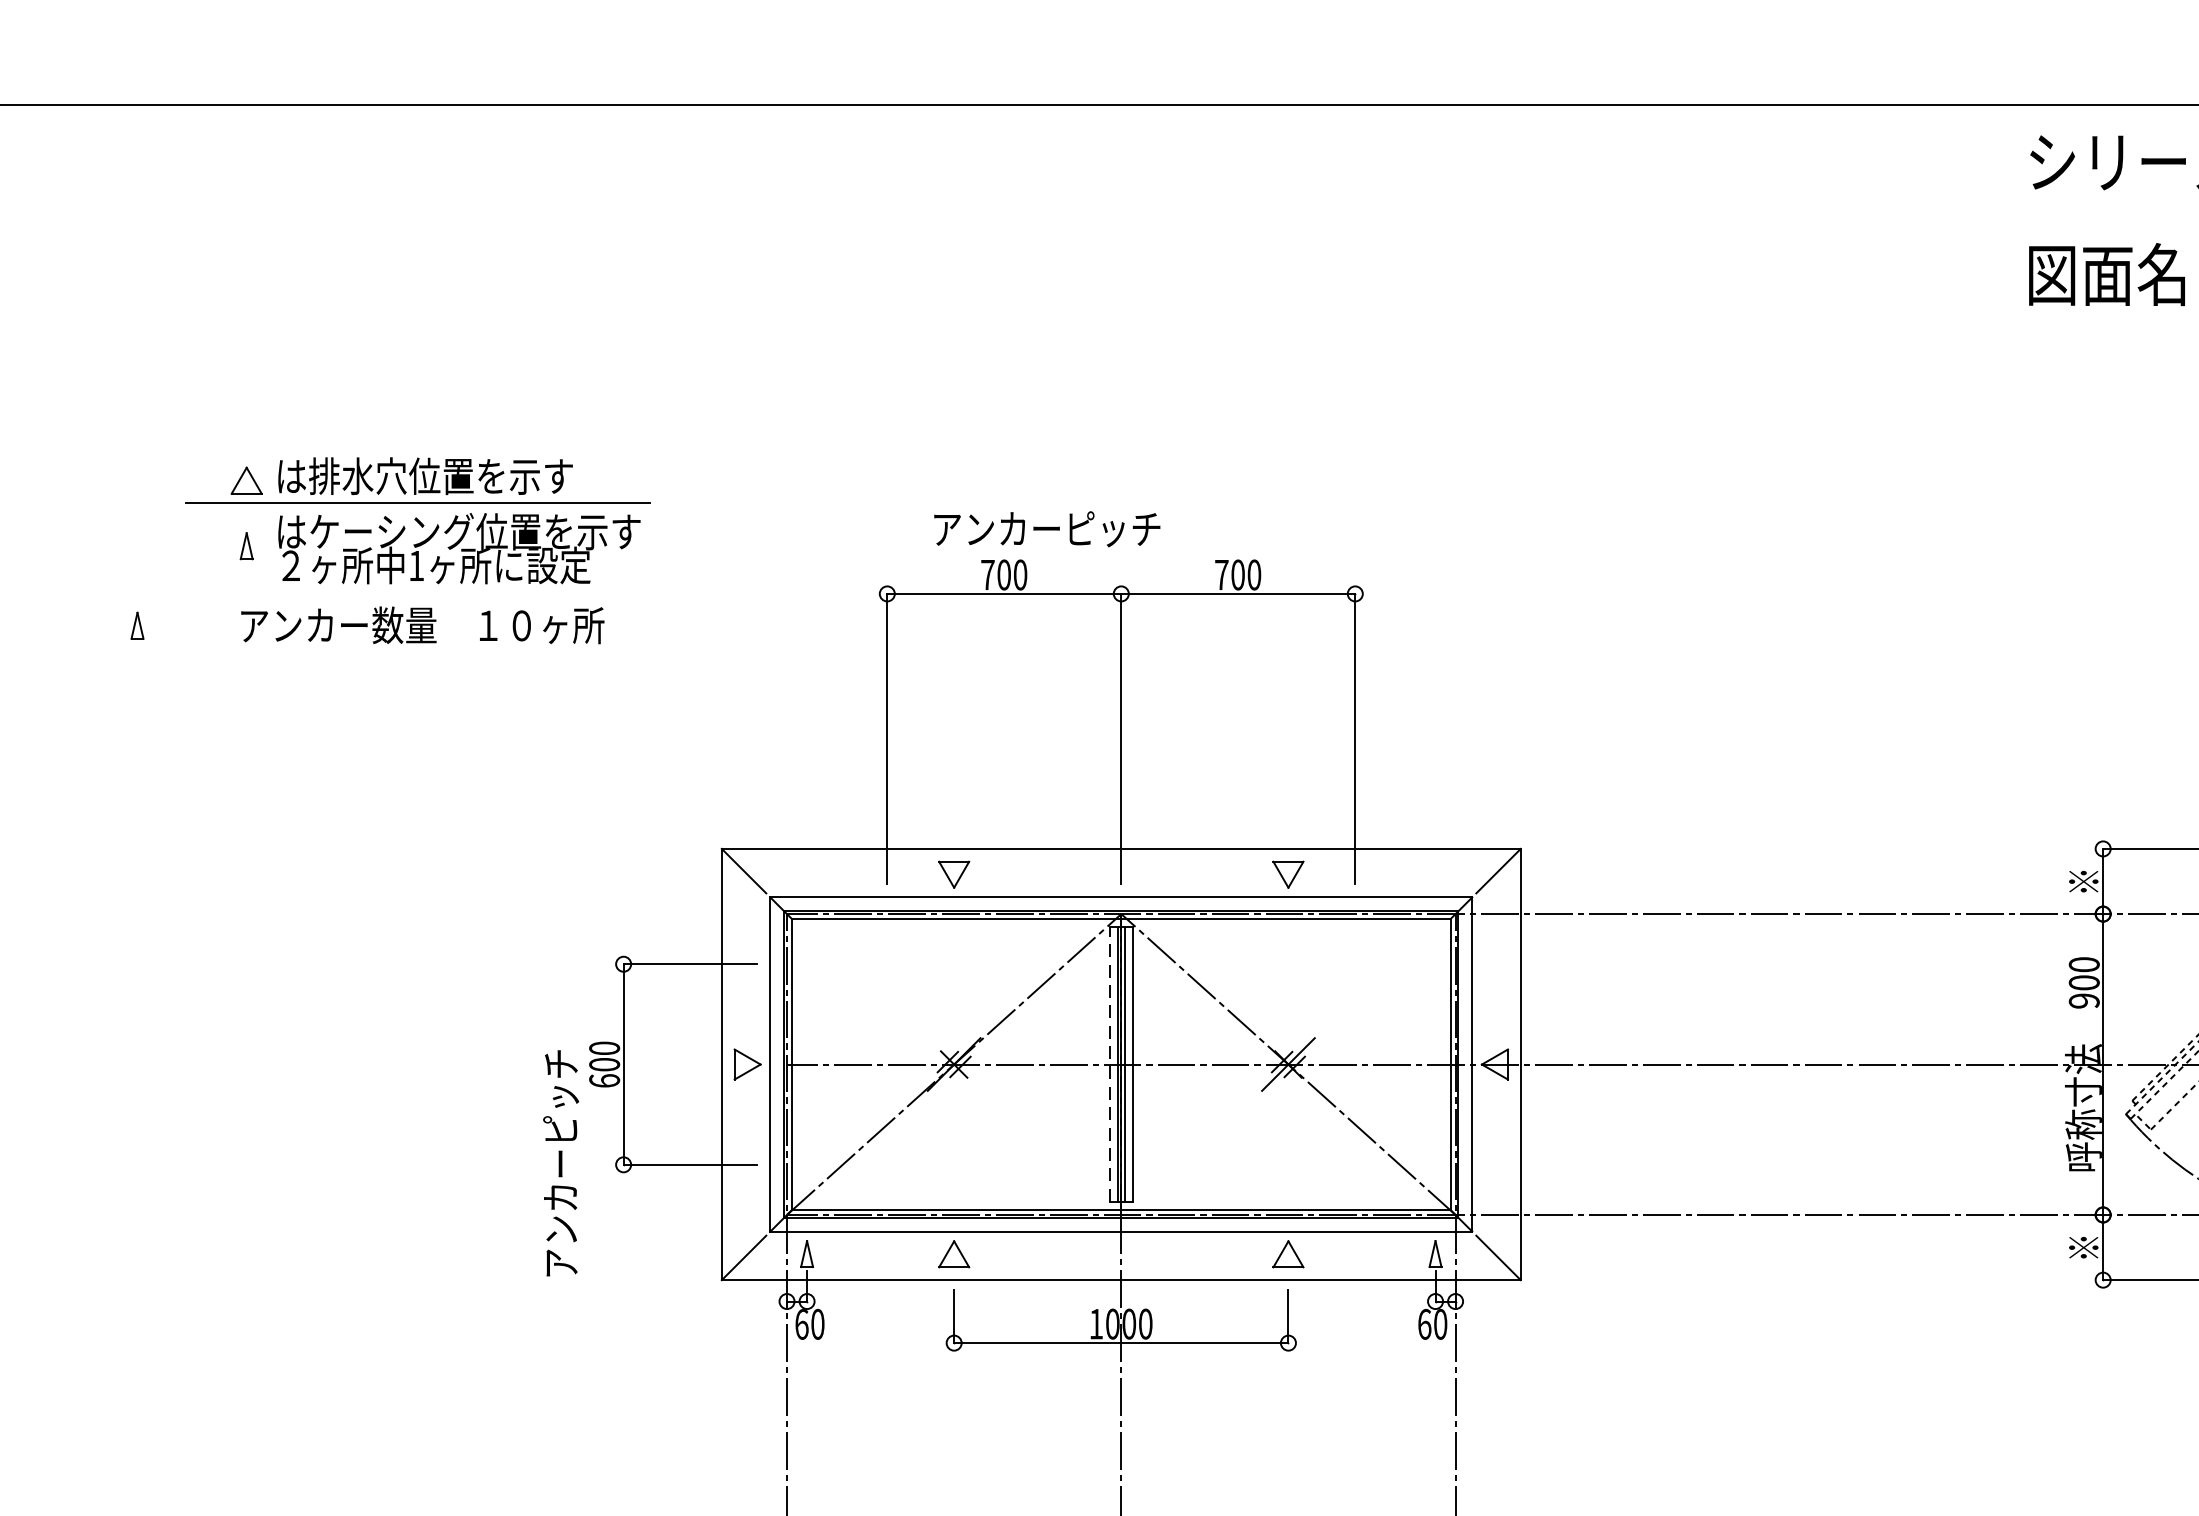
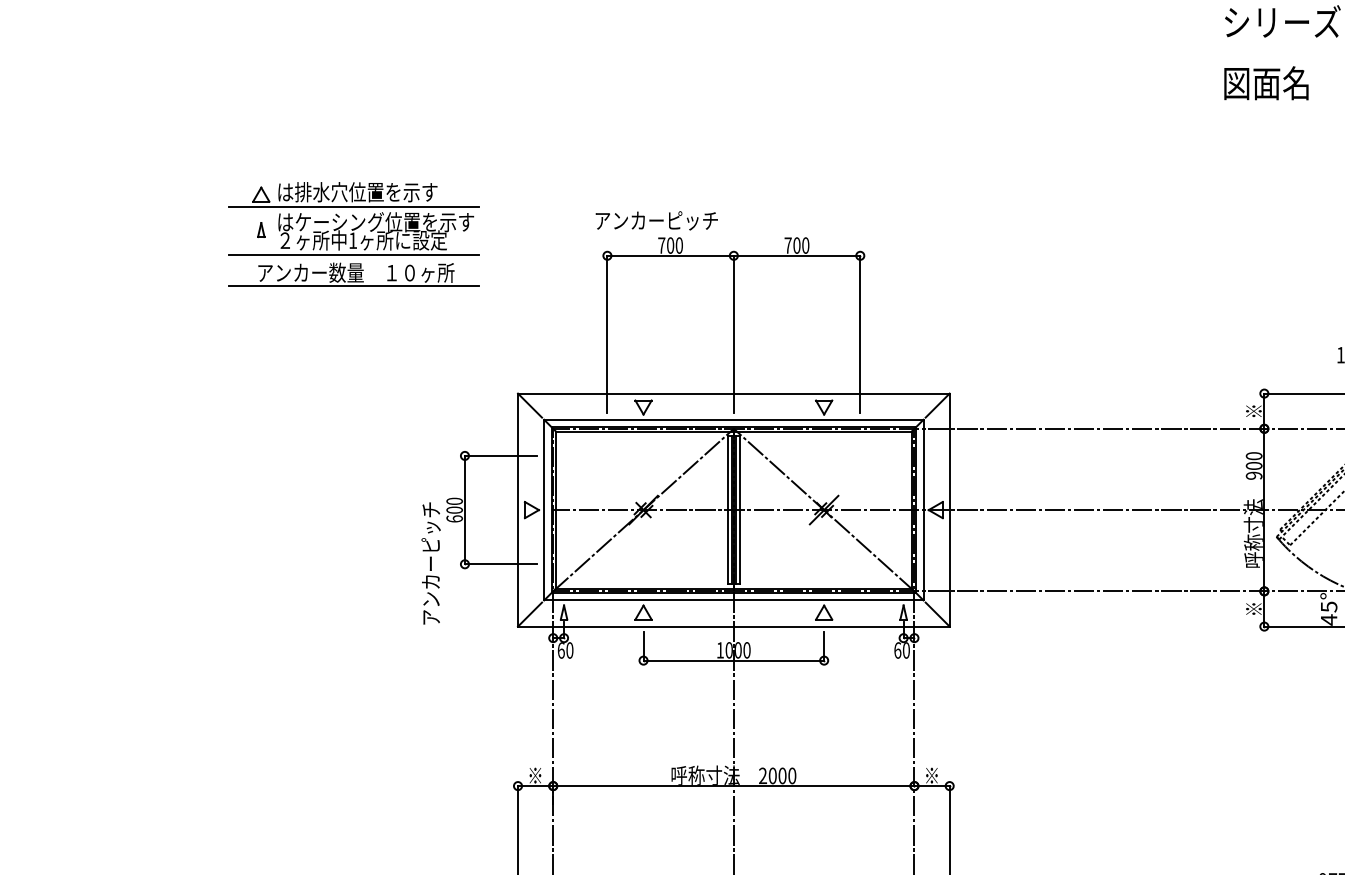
text: (1046, 528) -> (656, 220), moved
line: (417, 591) -> (353, 254), added
part: (137, 624) -> (202, 272), removed
line: (417, 650) -> (353, 286), added
line: (1109, 1063) -> (727, 509), dashed -> solid

